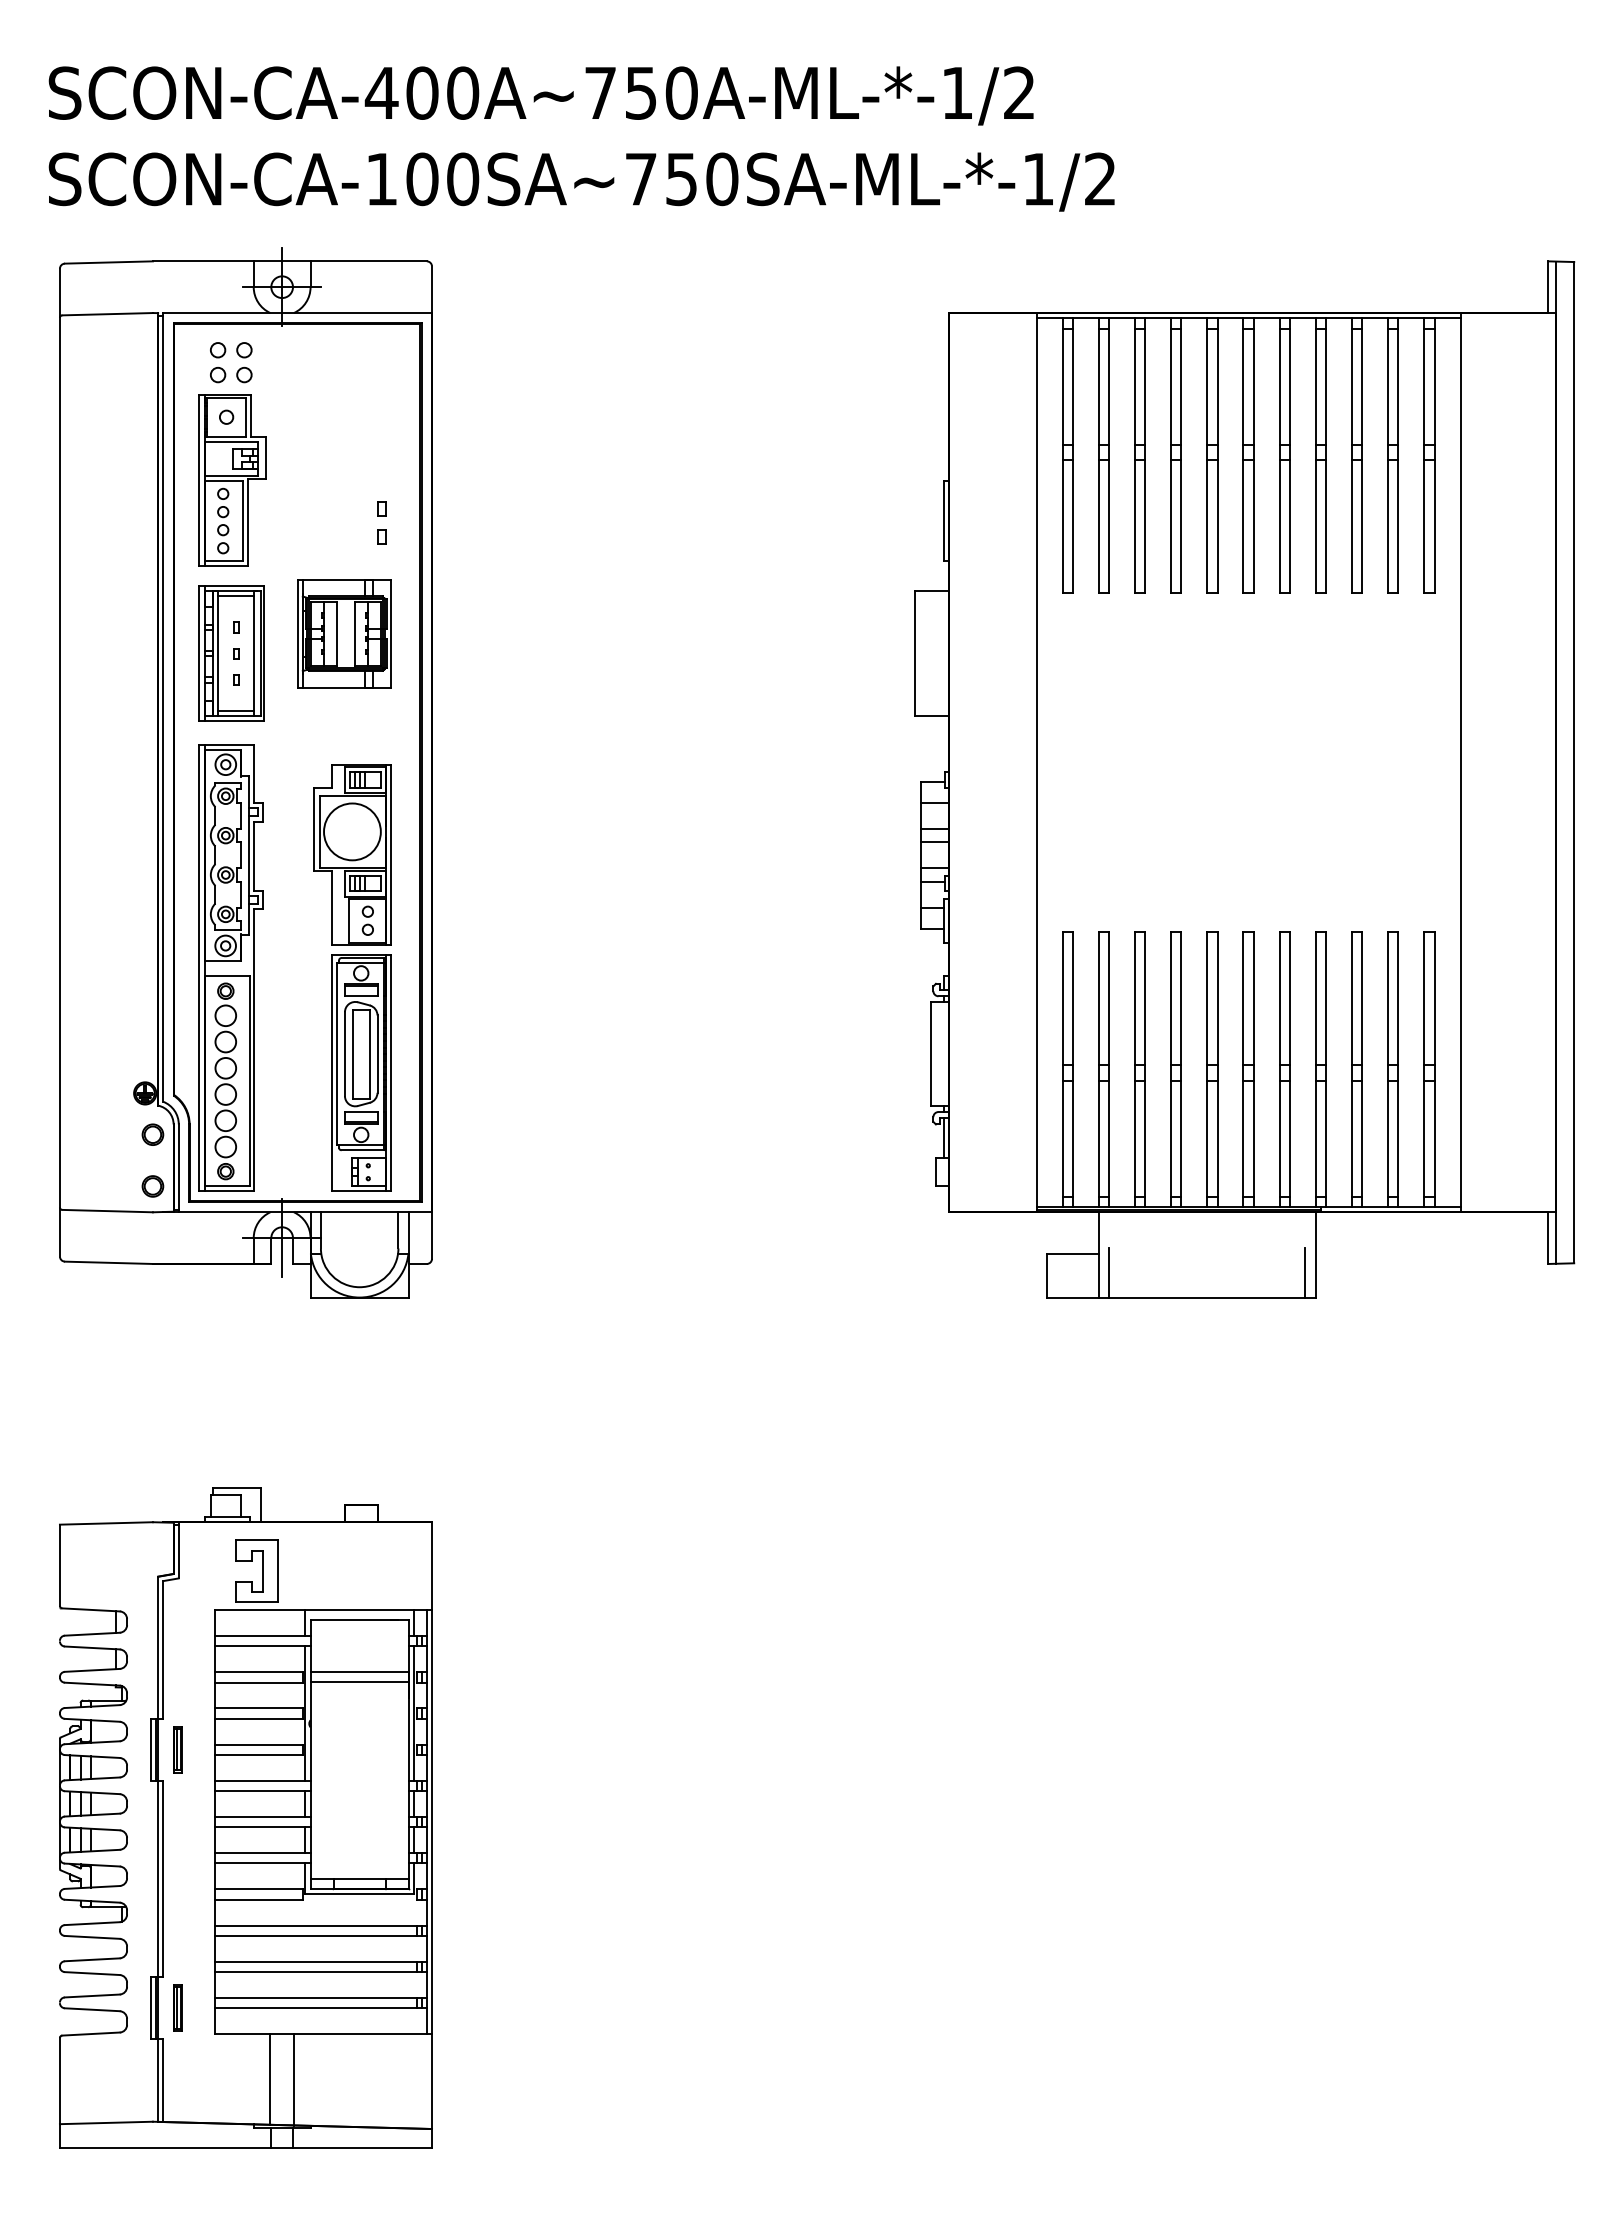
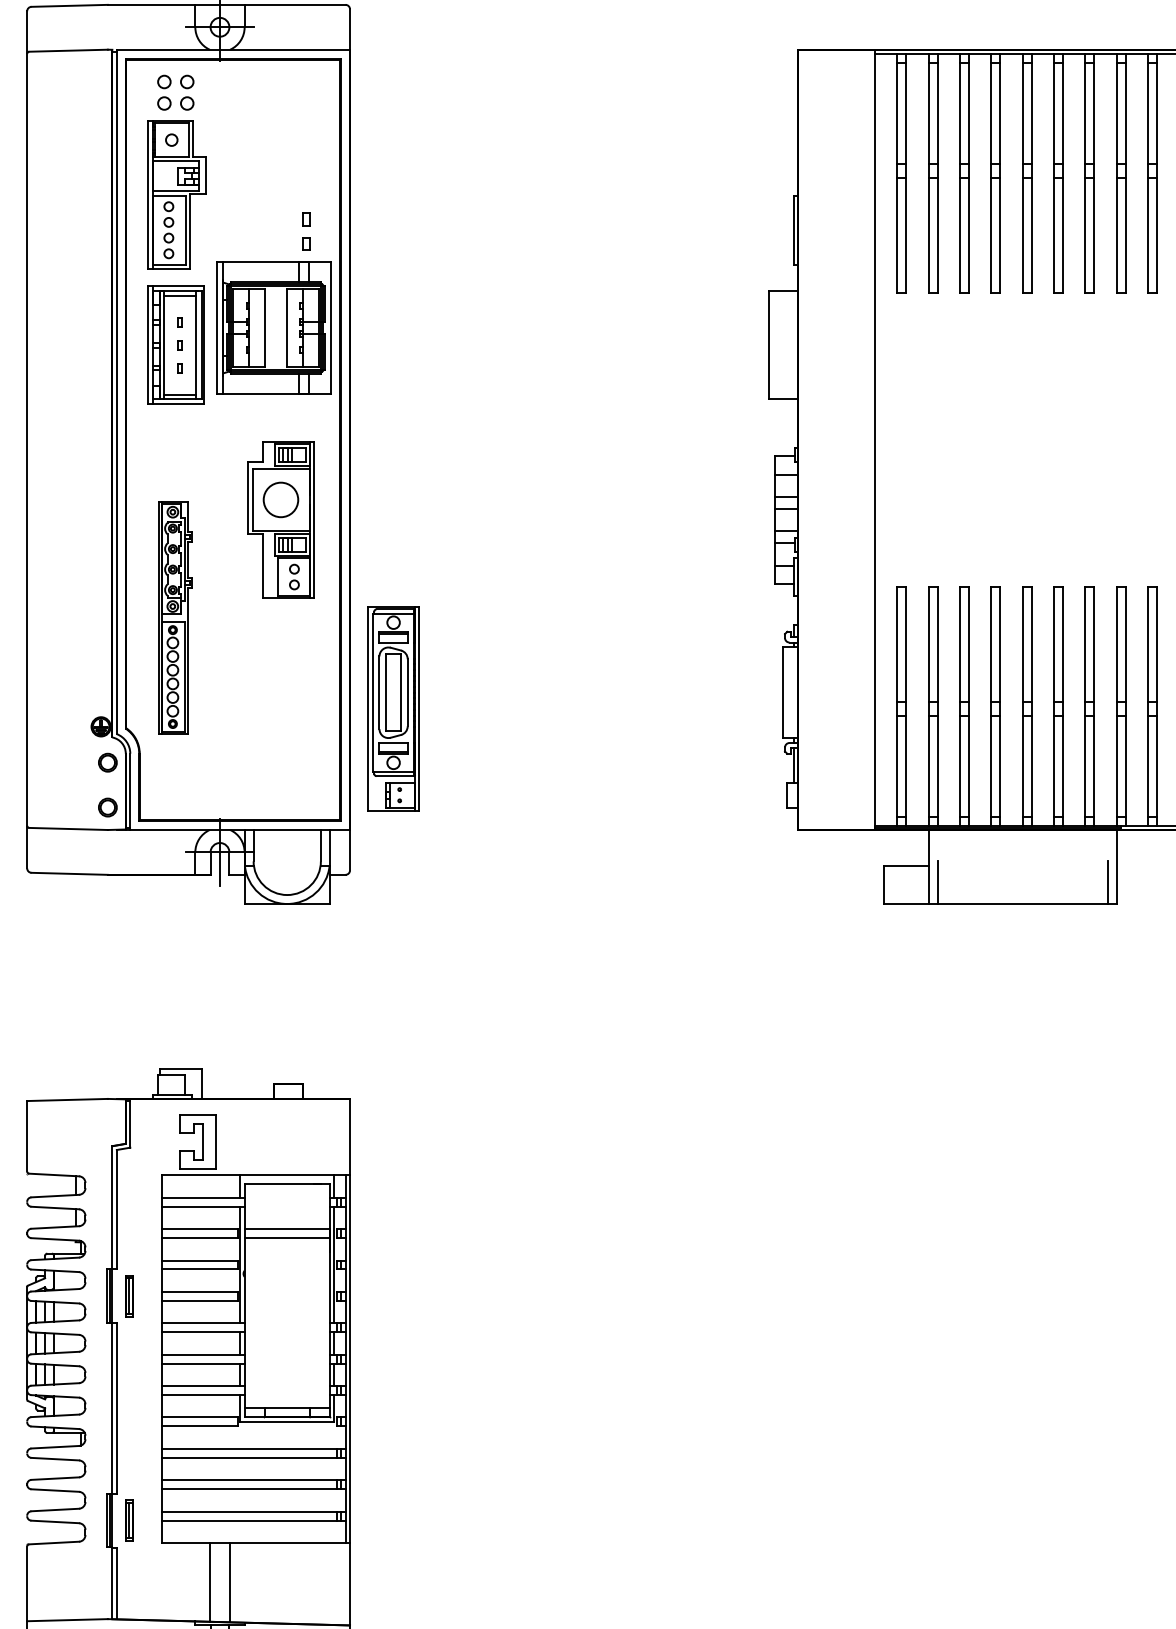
part: (344, 633) -> (274, 327), size x1.4
circle: (352, 831) -> (281, 499), size x0.7
part: (230, 967) -> (175, 617), size x0.6
part: (361, 1072) -> (393, 708), moved

